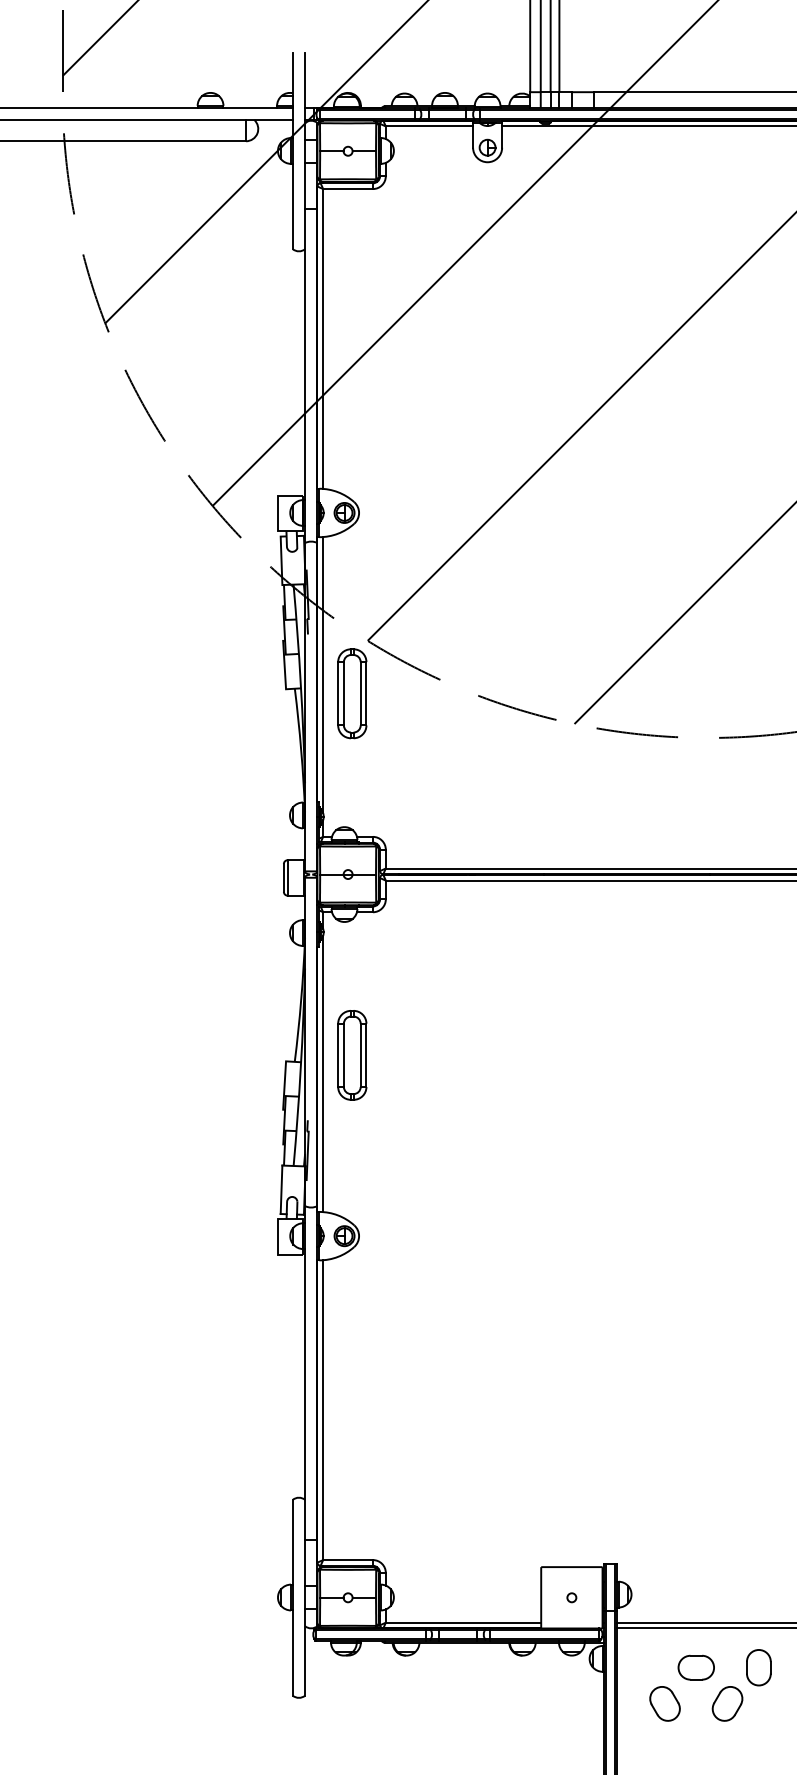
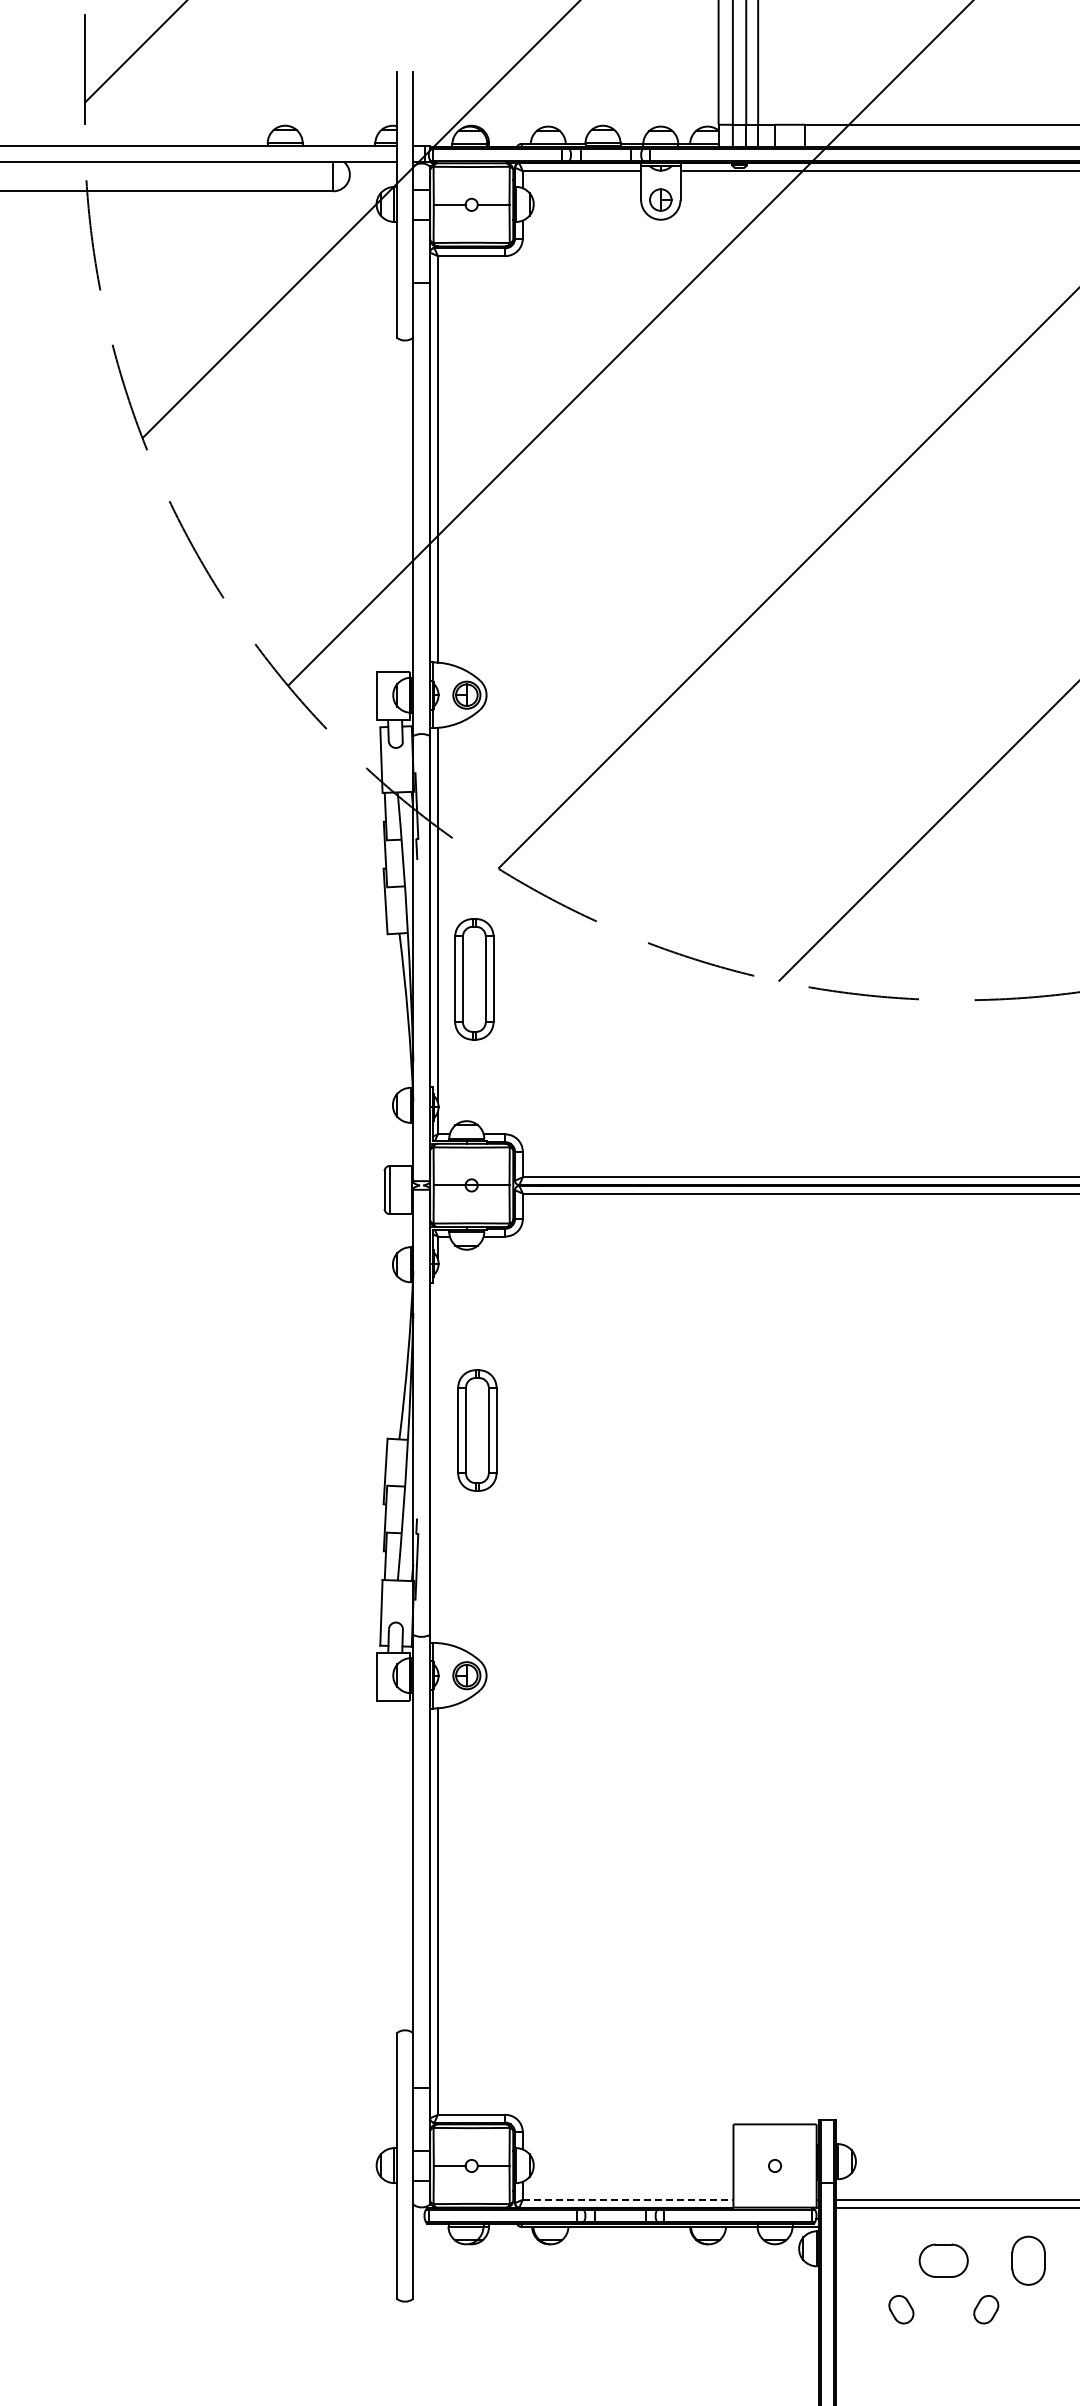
part: (352, 693) -> (474, 979), moved
line: (322, 1073) -> (437, 1455), removed
line: (463, 1622) -> (628, 2199), solid -> dashed
part: (665, 1703) -> (901, 2309), size x0.6
part: (727, 1703) -> (986, 2309), size x0.6

